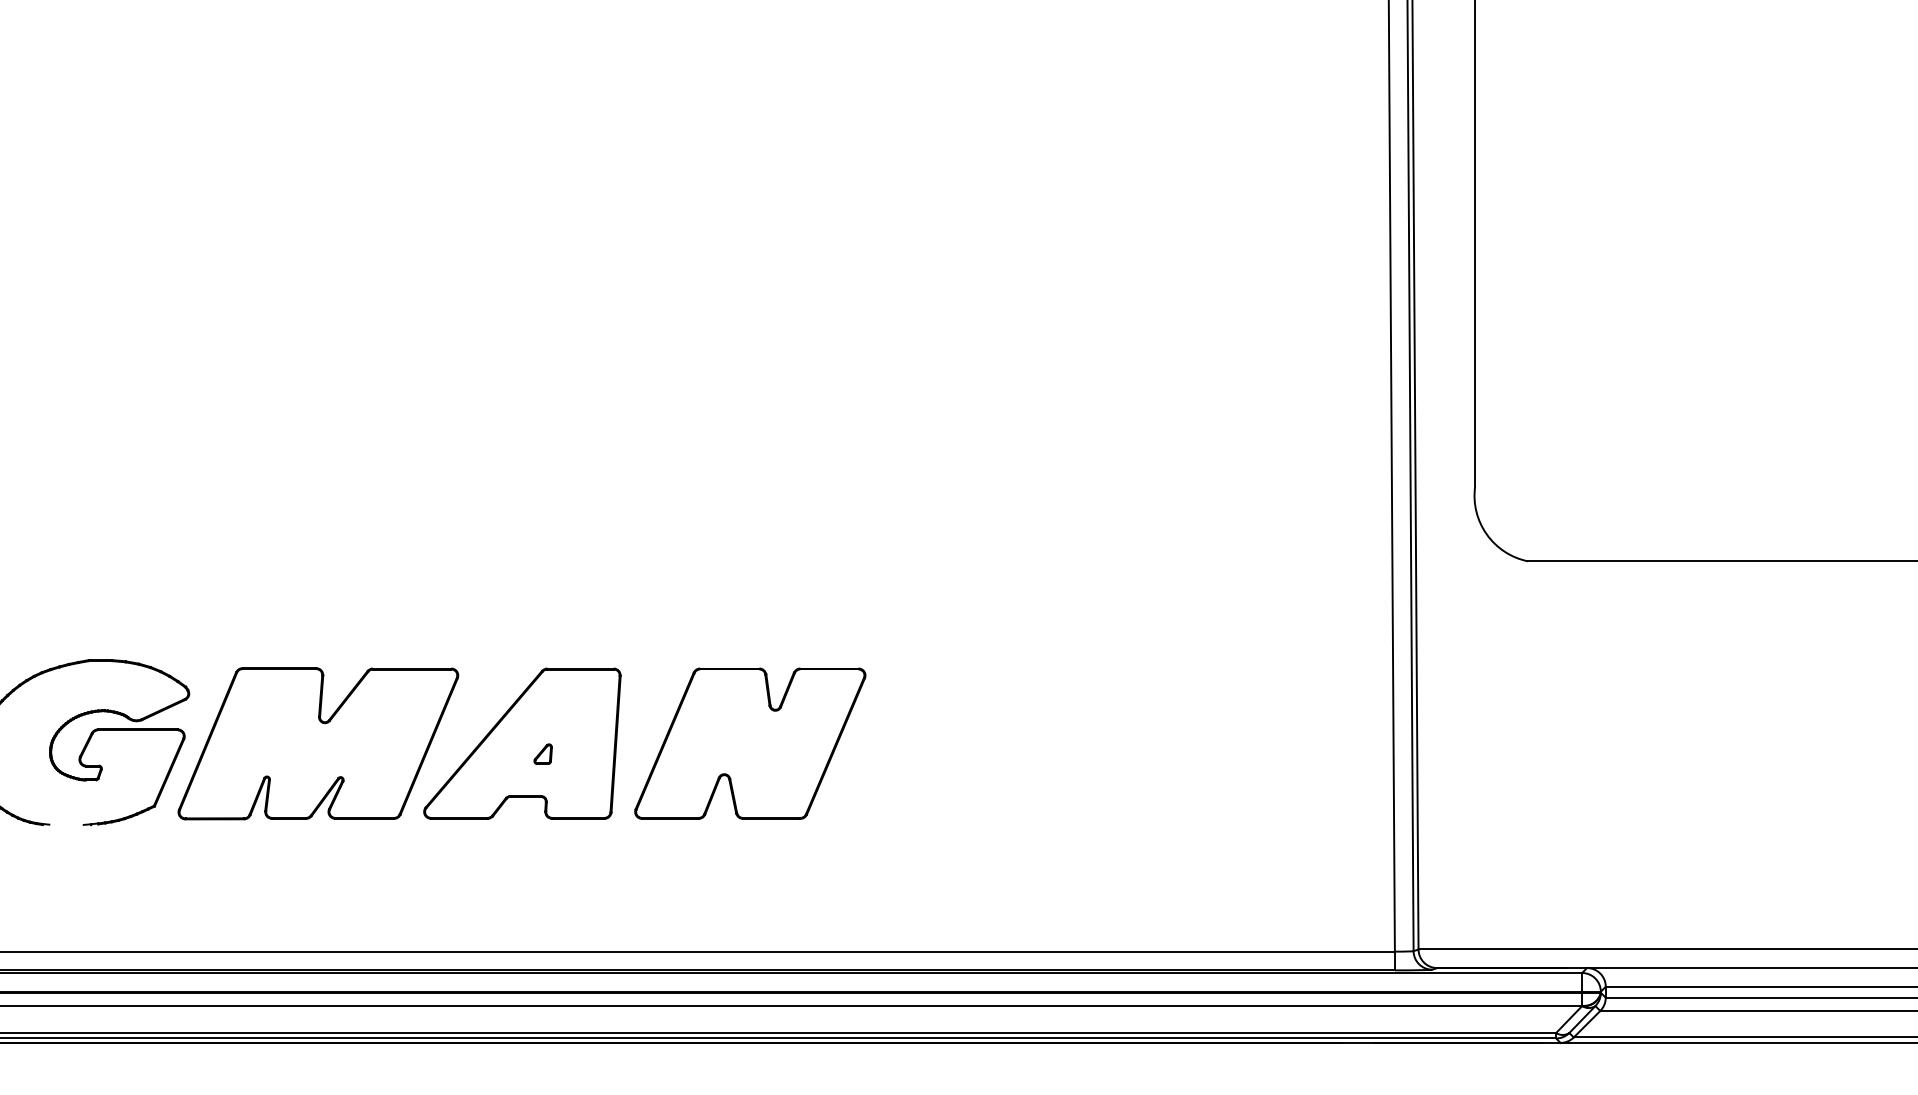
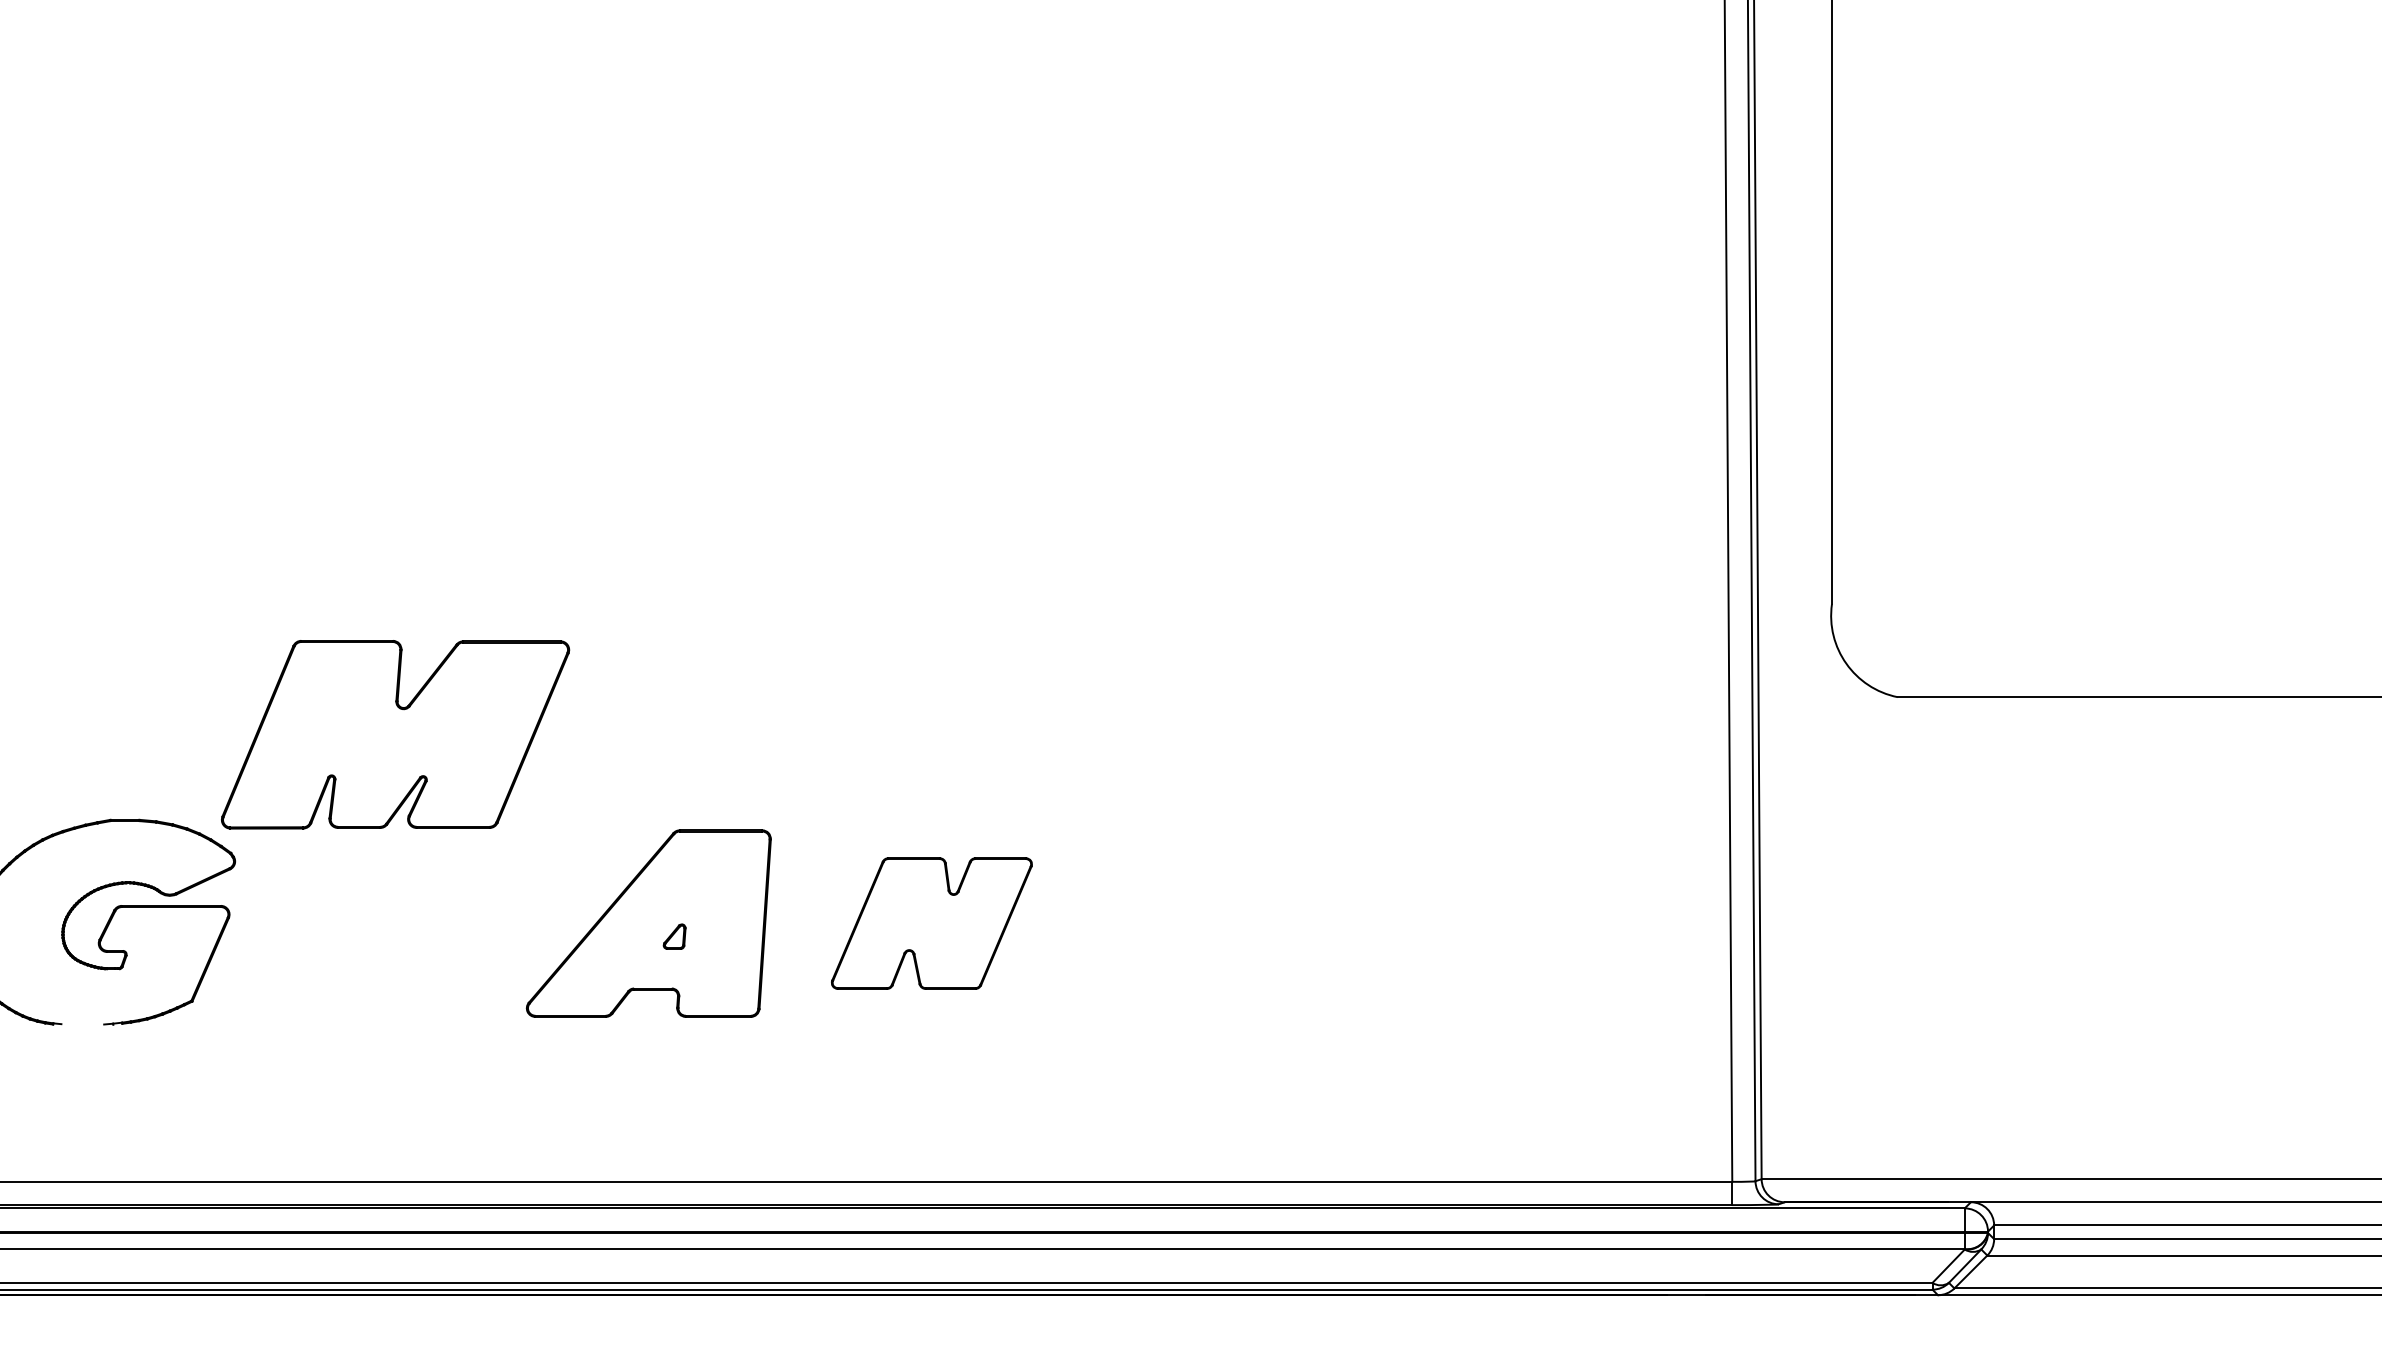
part: (318, 743) -> (395, 734), moved
part: (750, 743) -> (931, 923), size x0.7

